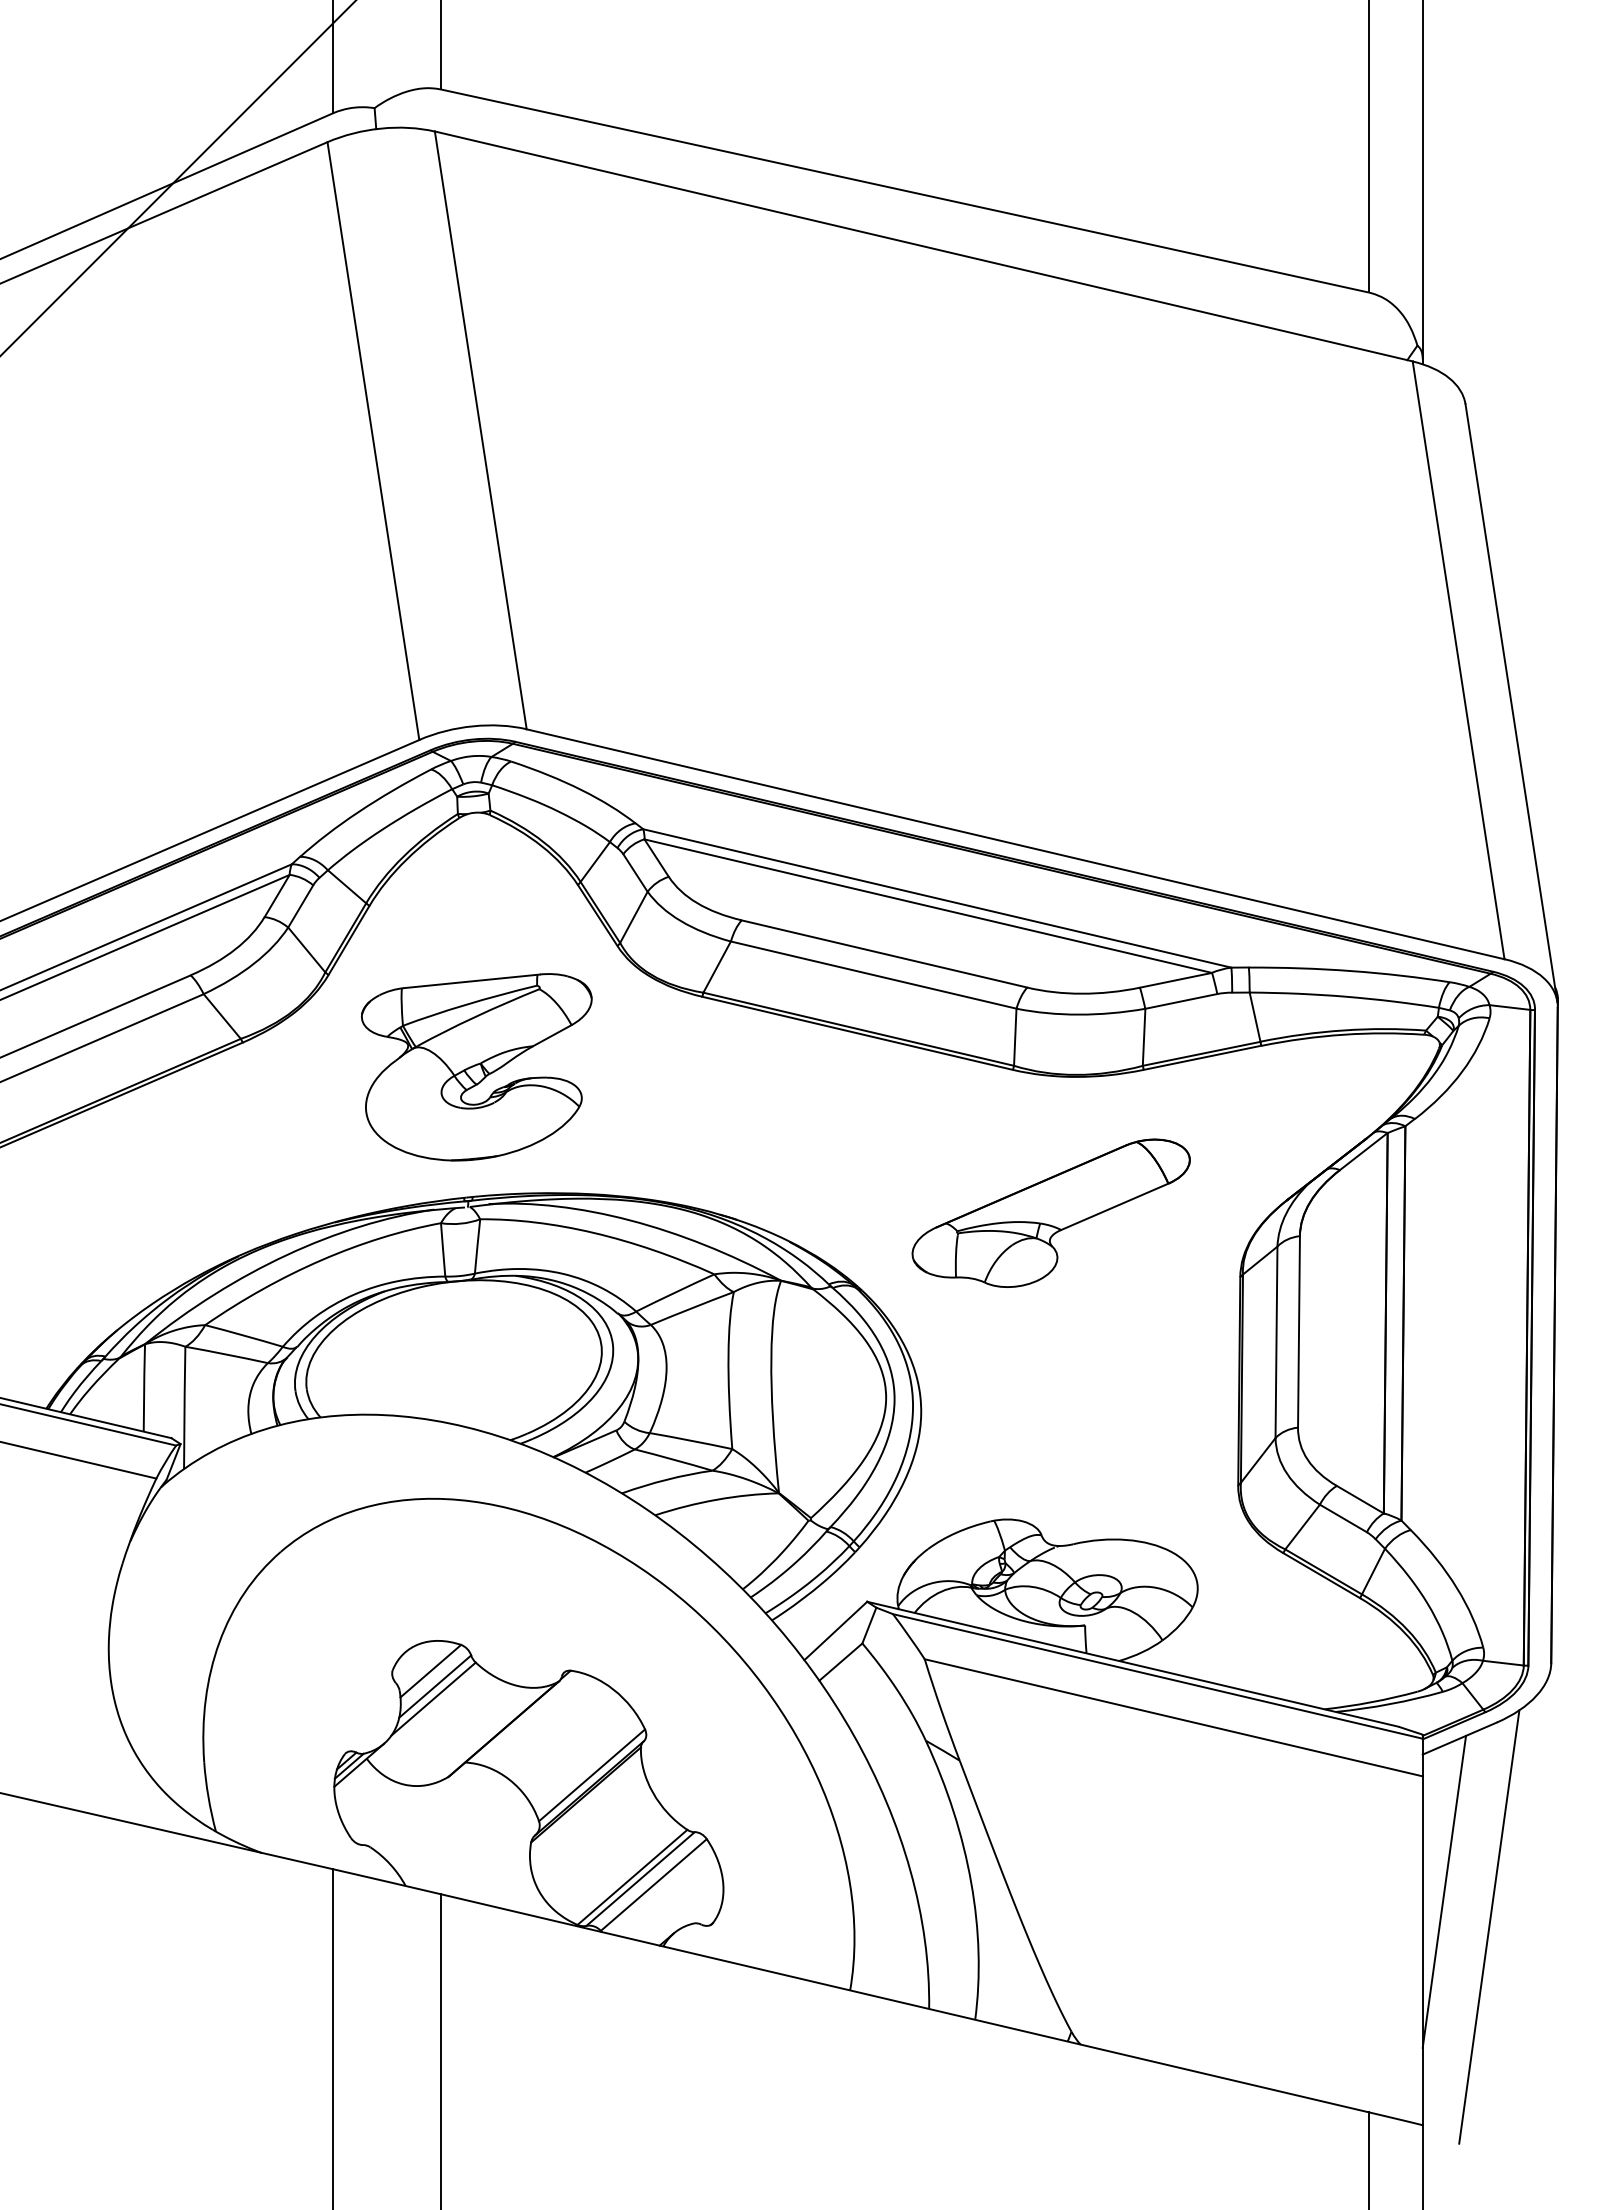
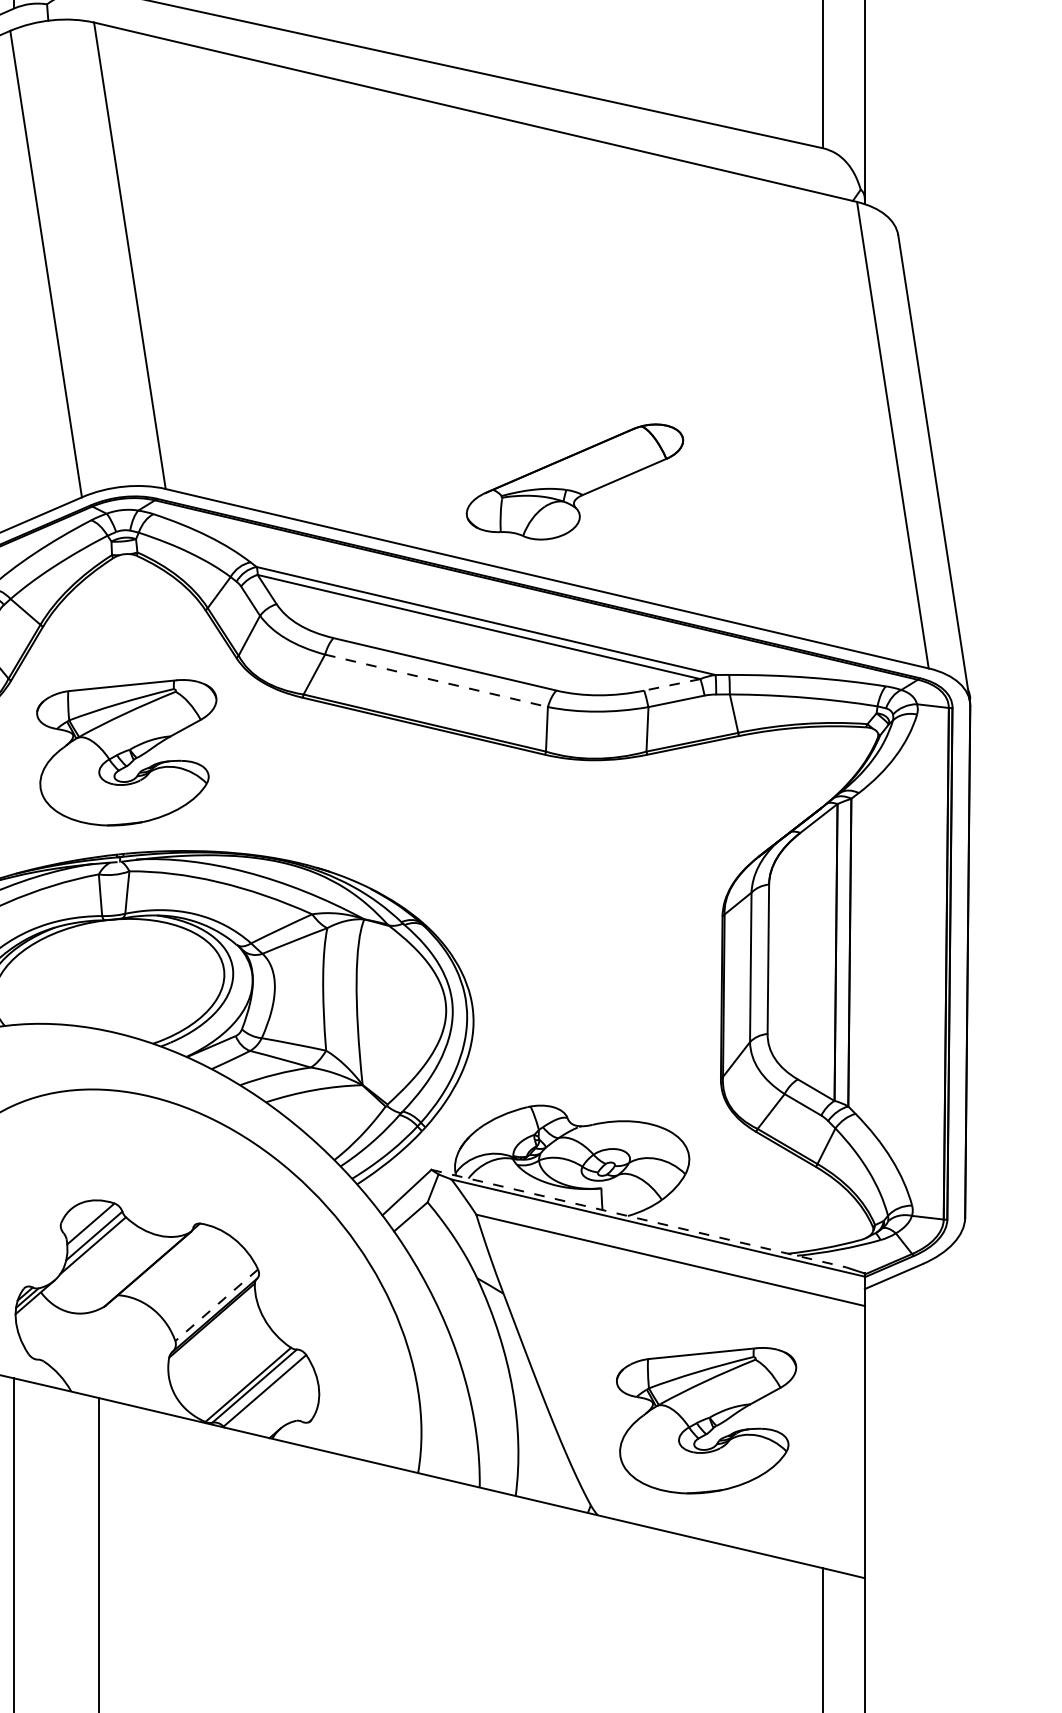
line: (873, 975) -> (436, 681), solid -> dashed
line: (1176, 980) -> (672, 685), solid -> dashed
part: (1050, 1212) -> (574, 481), moved
line: (1132, 1664) -> (638, 1218), solid -> dashed
line: (591, 1775) -> (216, 1305), solid -> dashed
line: (1444, 1891) -> (881, 1395), removed
part: (1219, 1923) -> (706, 1420), added
line: (1489, 1926) -> (916, 1423), removed

